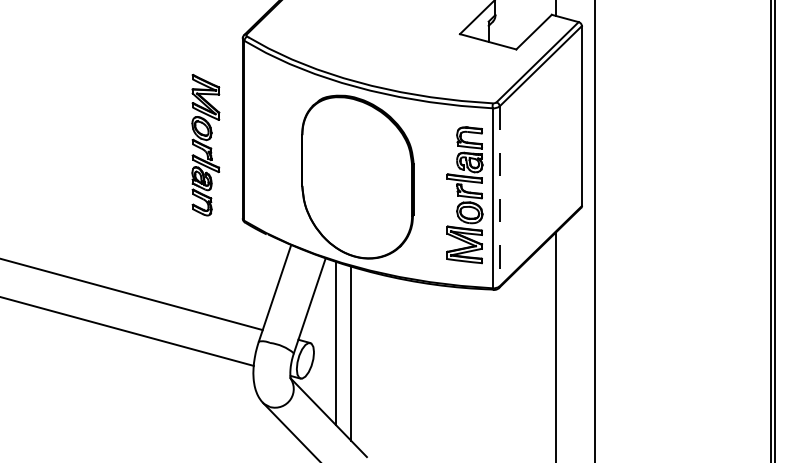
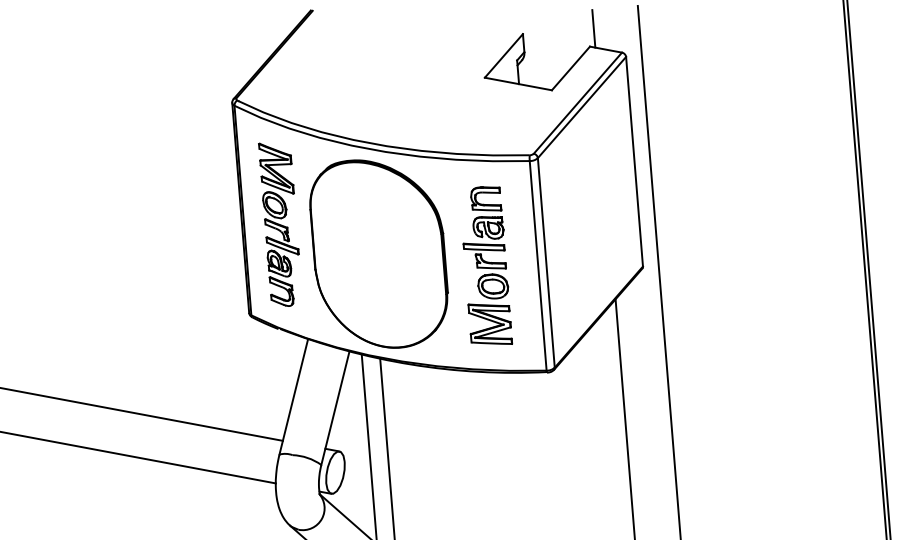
part: (205, 144) -> (280, 223), moved
part: (464, 195) -> (485, 266), moved
line: (499, 196) -> (546, 263), dashed -> solid

